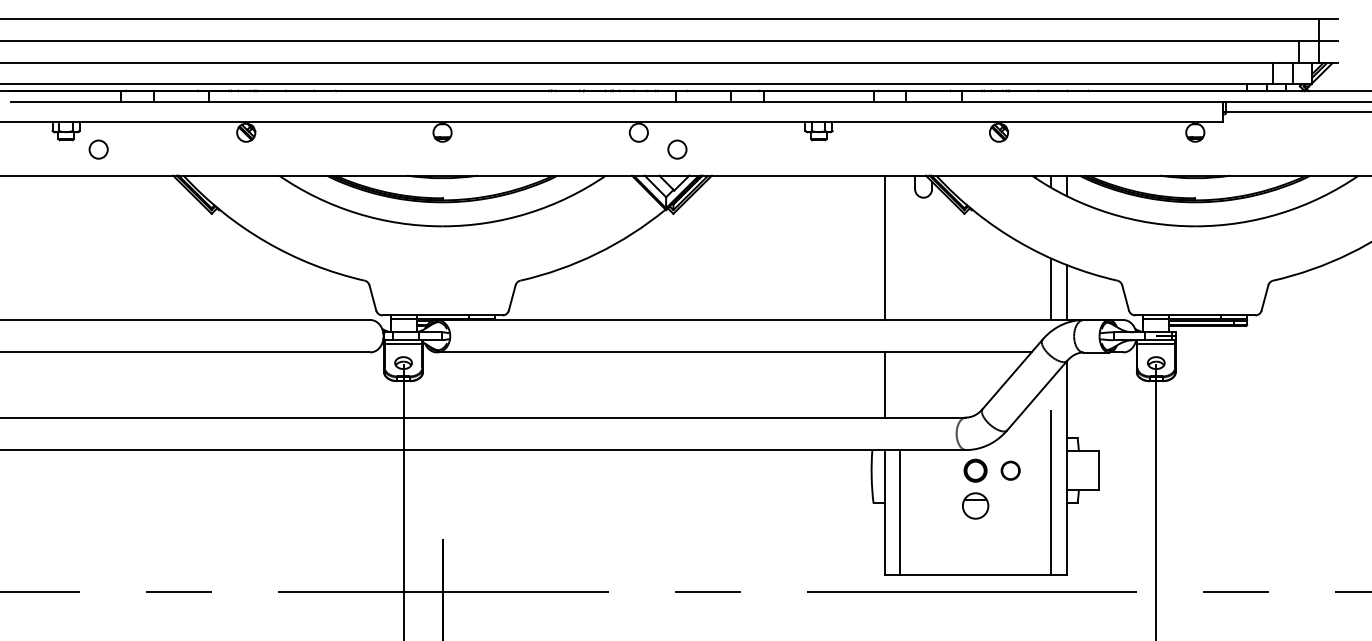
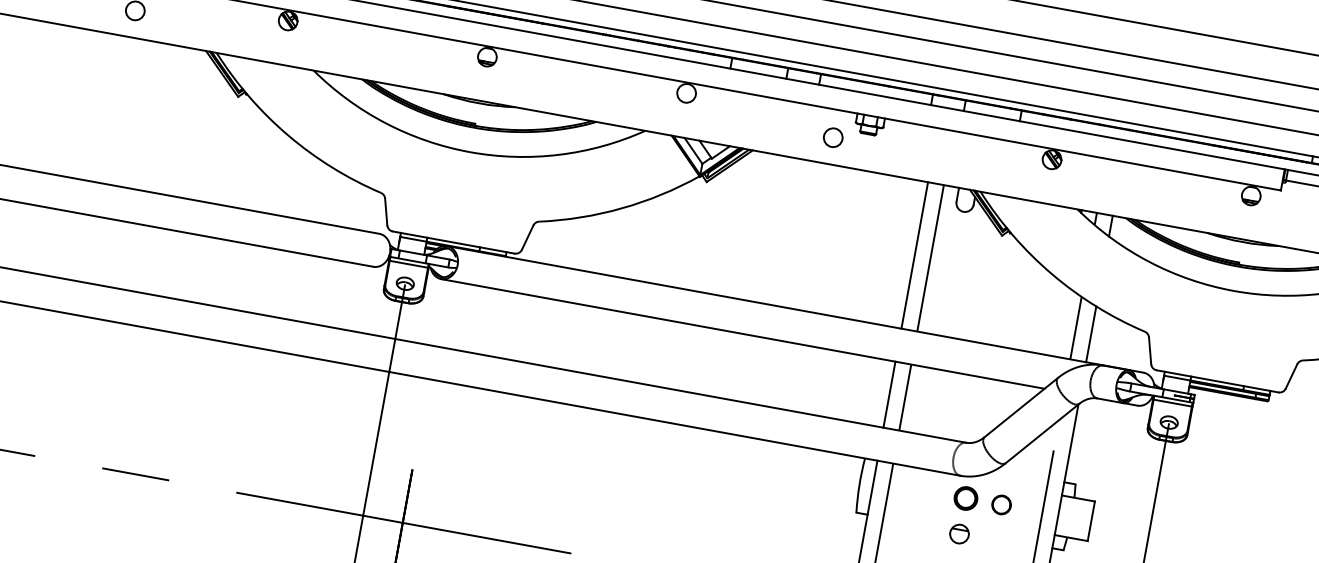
circle: (677, 149) -> (833, 137), moved
line: (900, 247) -> (930, 258), added
line: (900, 384) -> (905, 397), added
part: (975, 505) -> (959, 533), size x0.71

